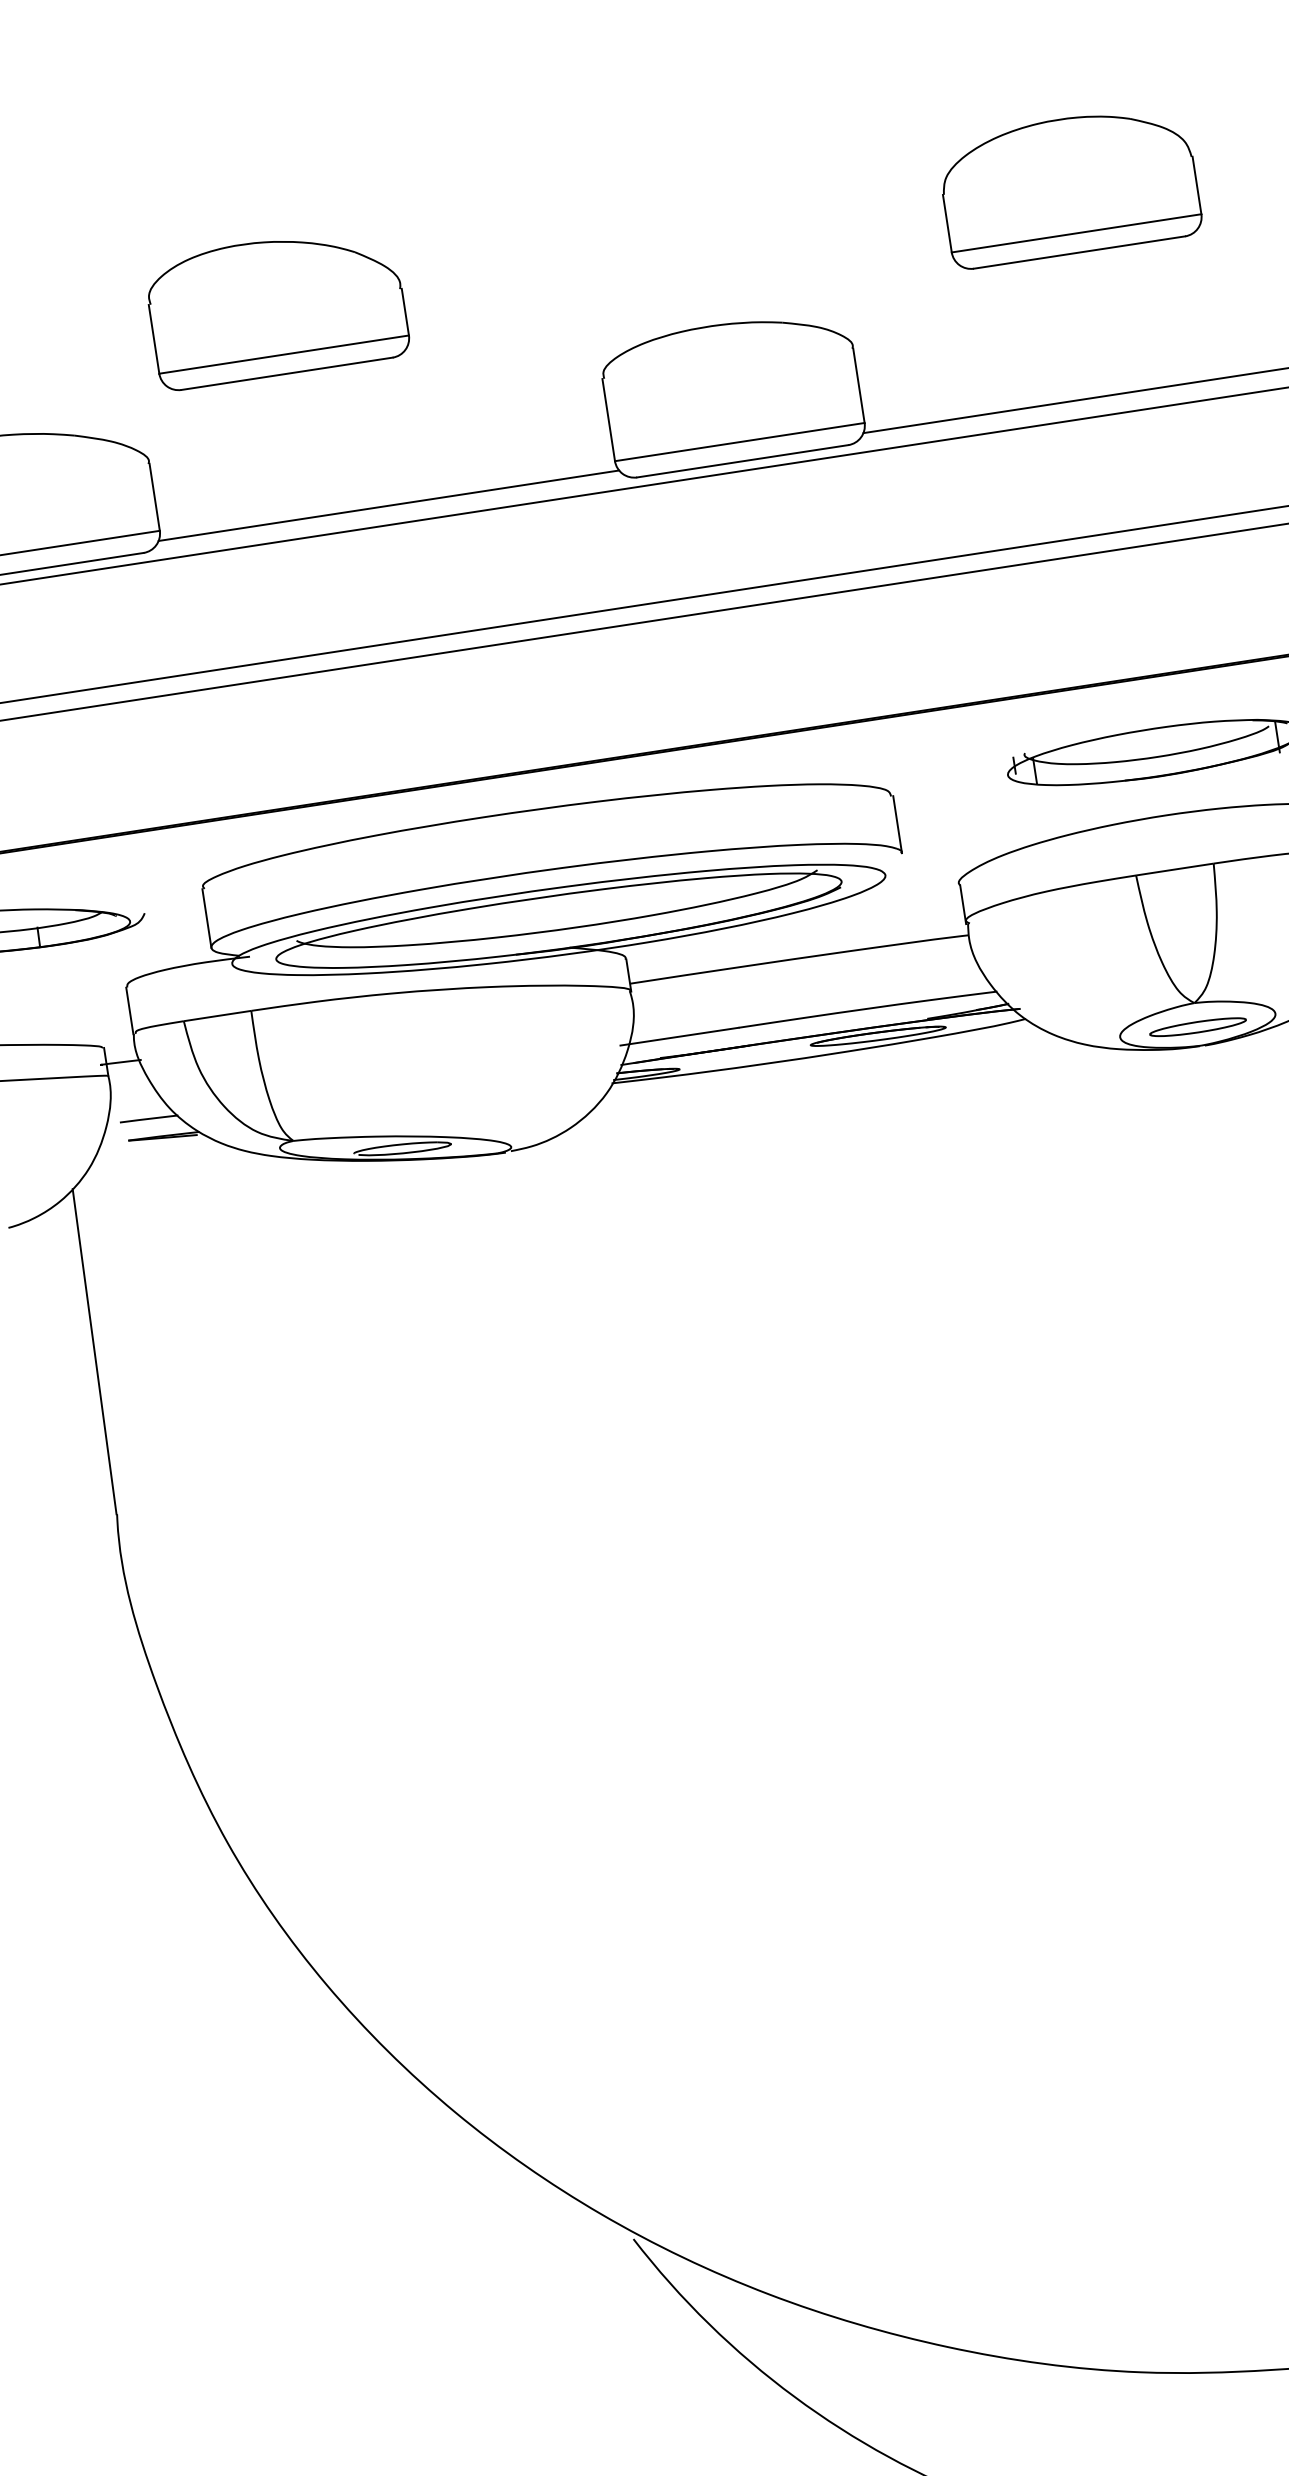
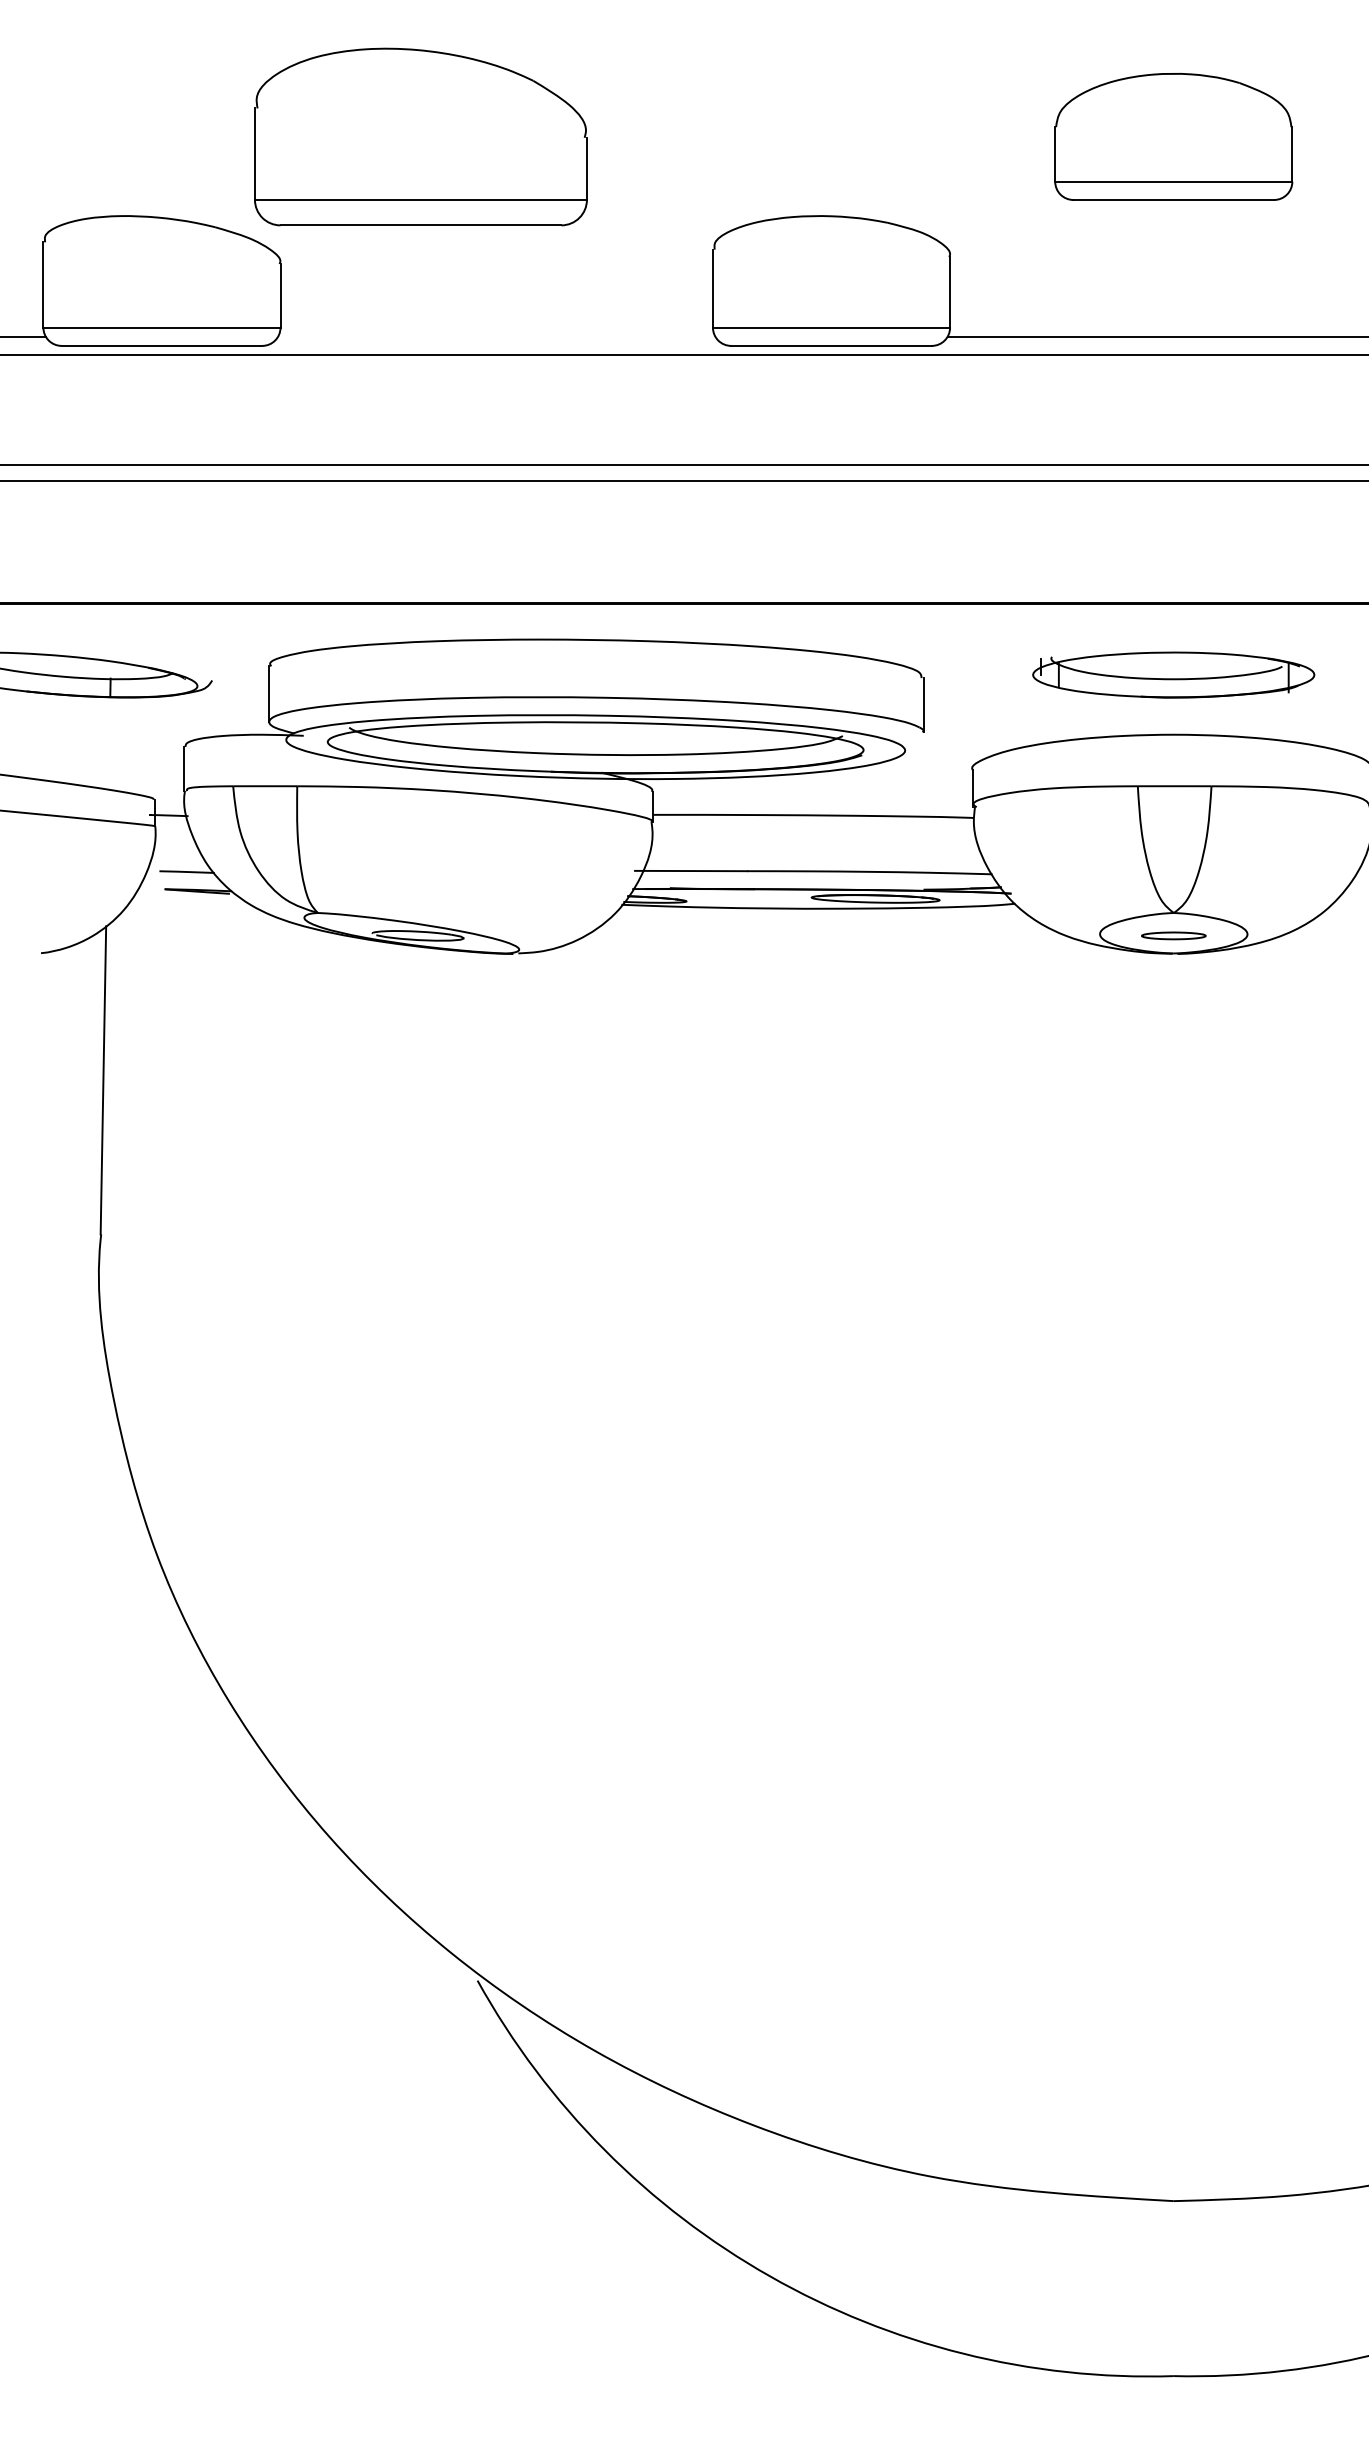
part: (276, 307) -> (420, 136), size x1.4
line: (388, 505) -> (496, 336), removed
part: (1197, 1026) -> (1173, 935), size x0.7

